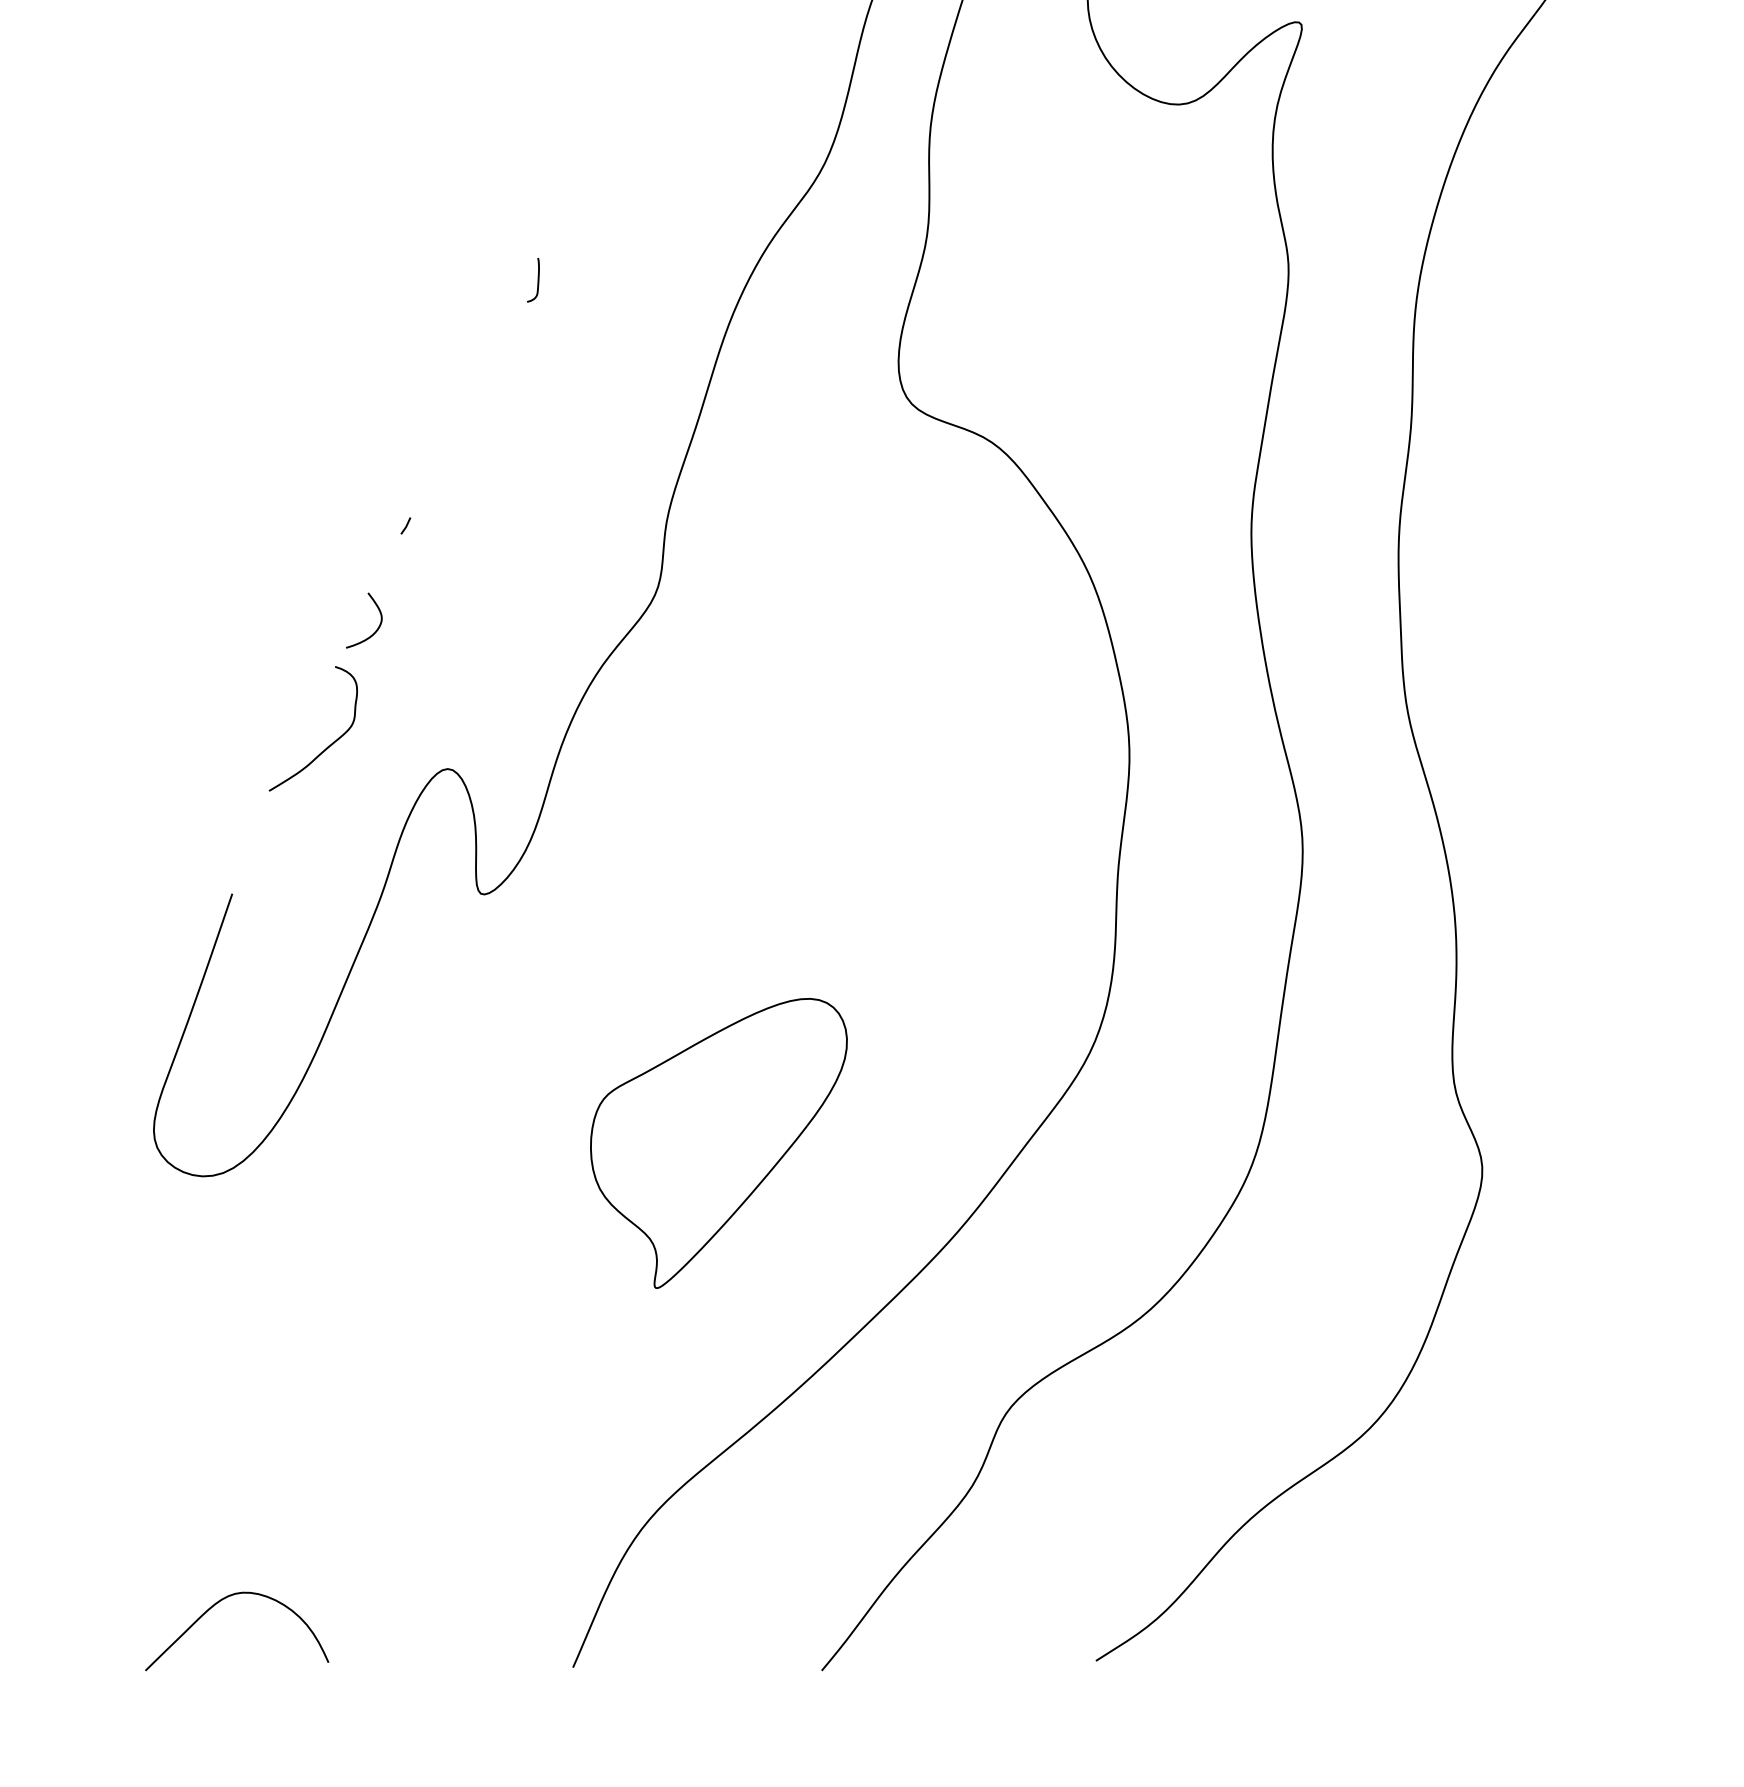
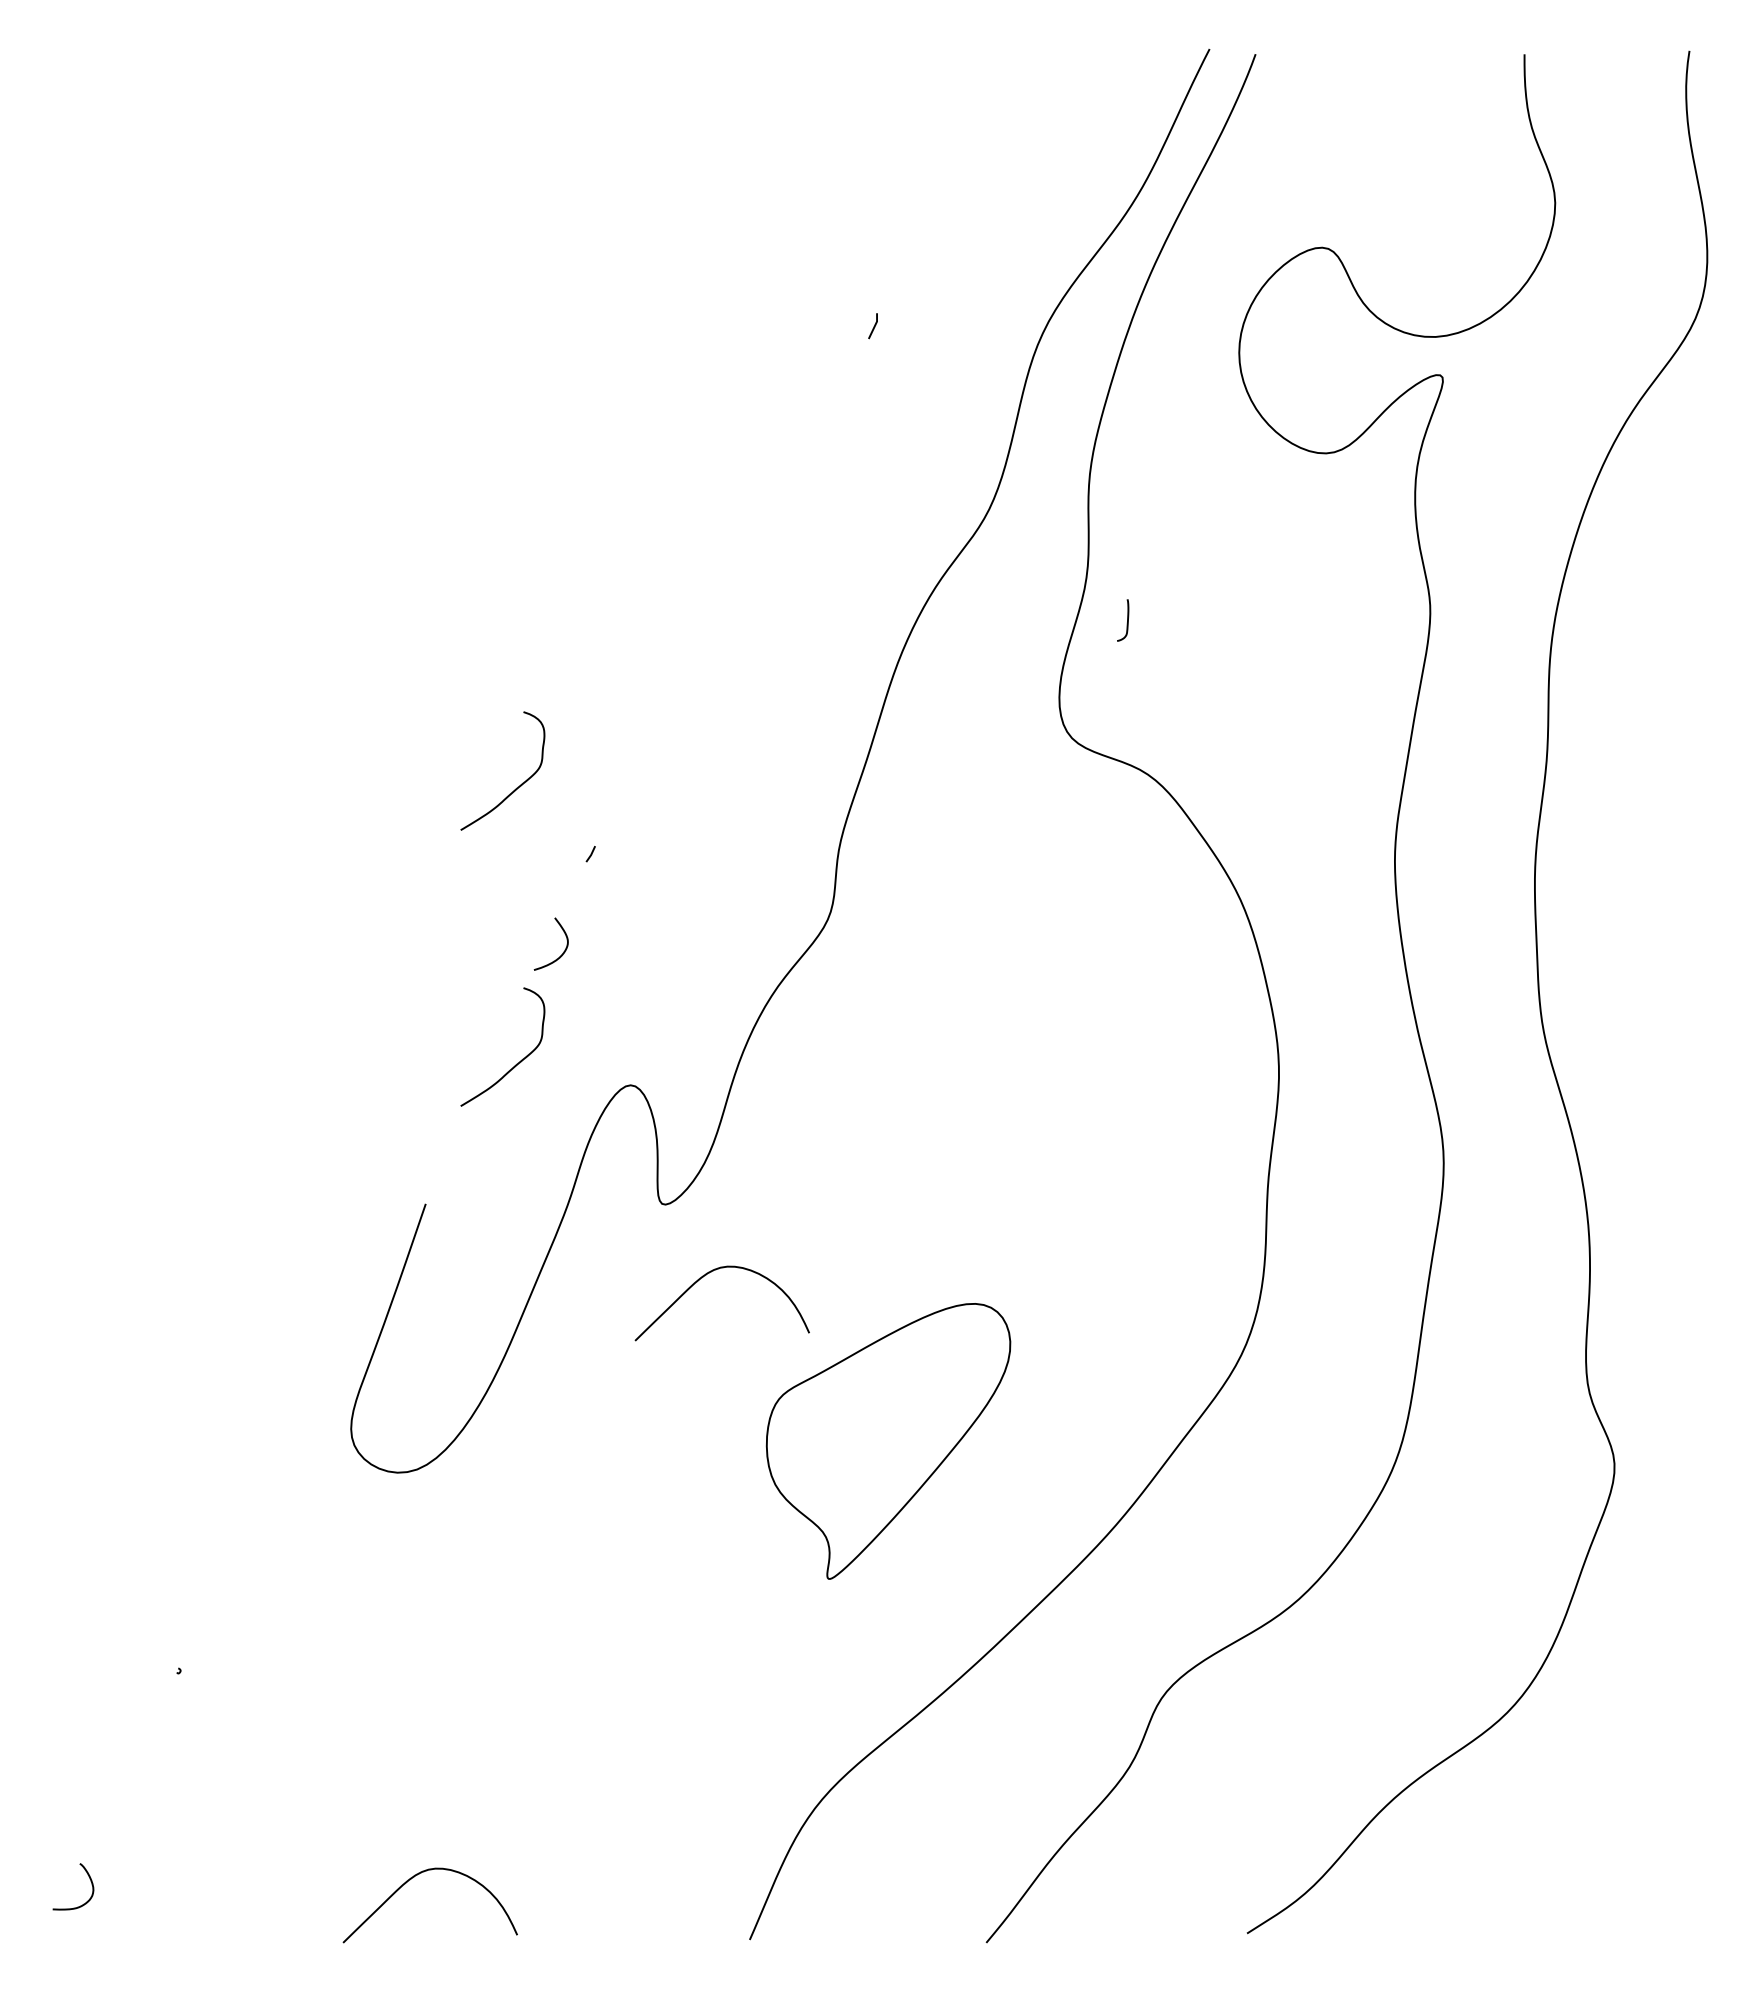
curve: (538, 280) -> (1127, 620), moved
curve: (327, 455) -> (516, 787), added
curve: (523, 972) -> (702, 1278), added

